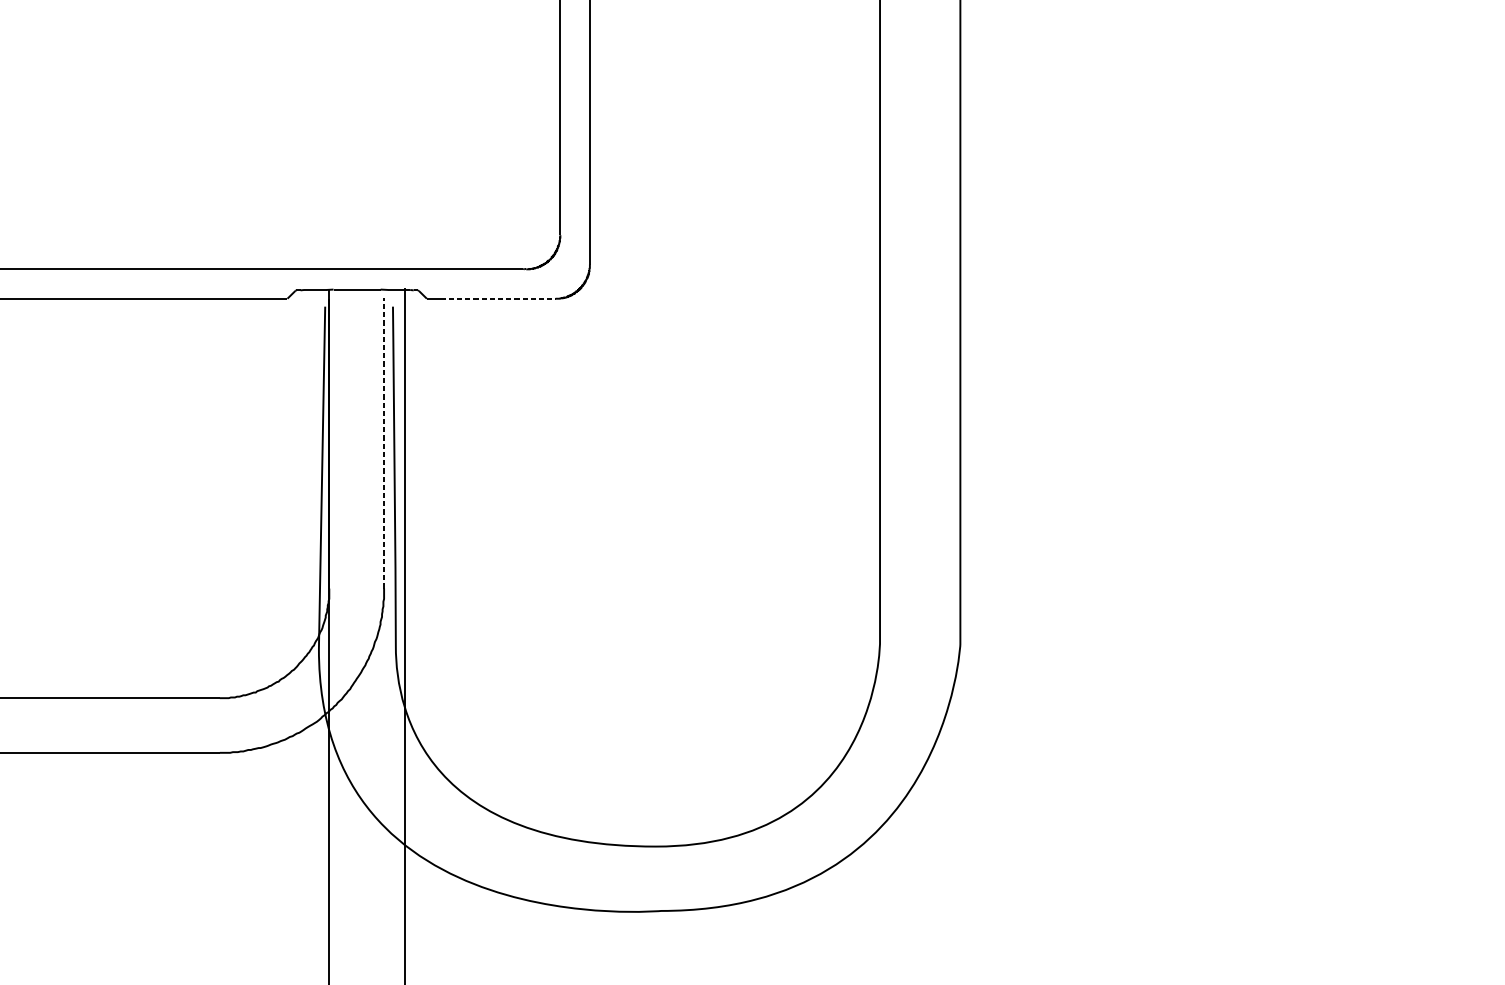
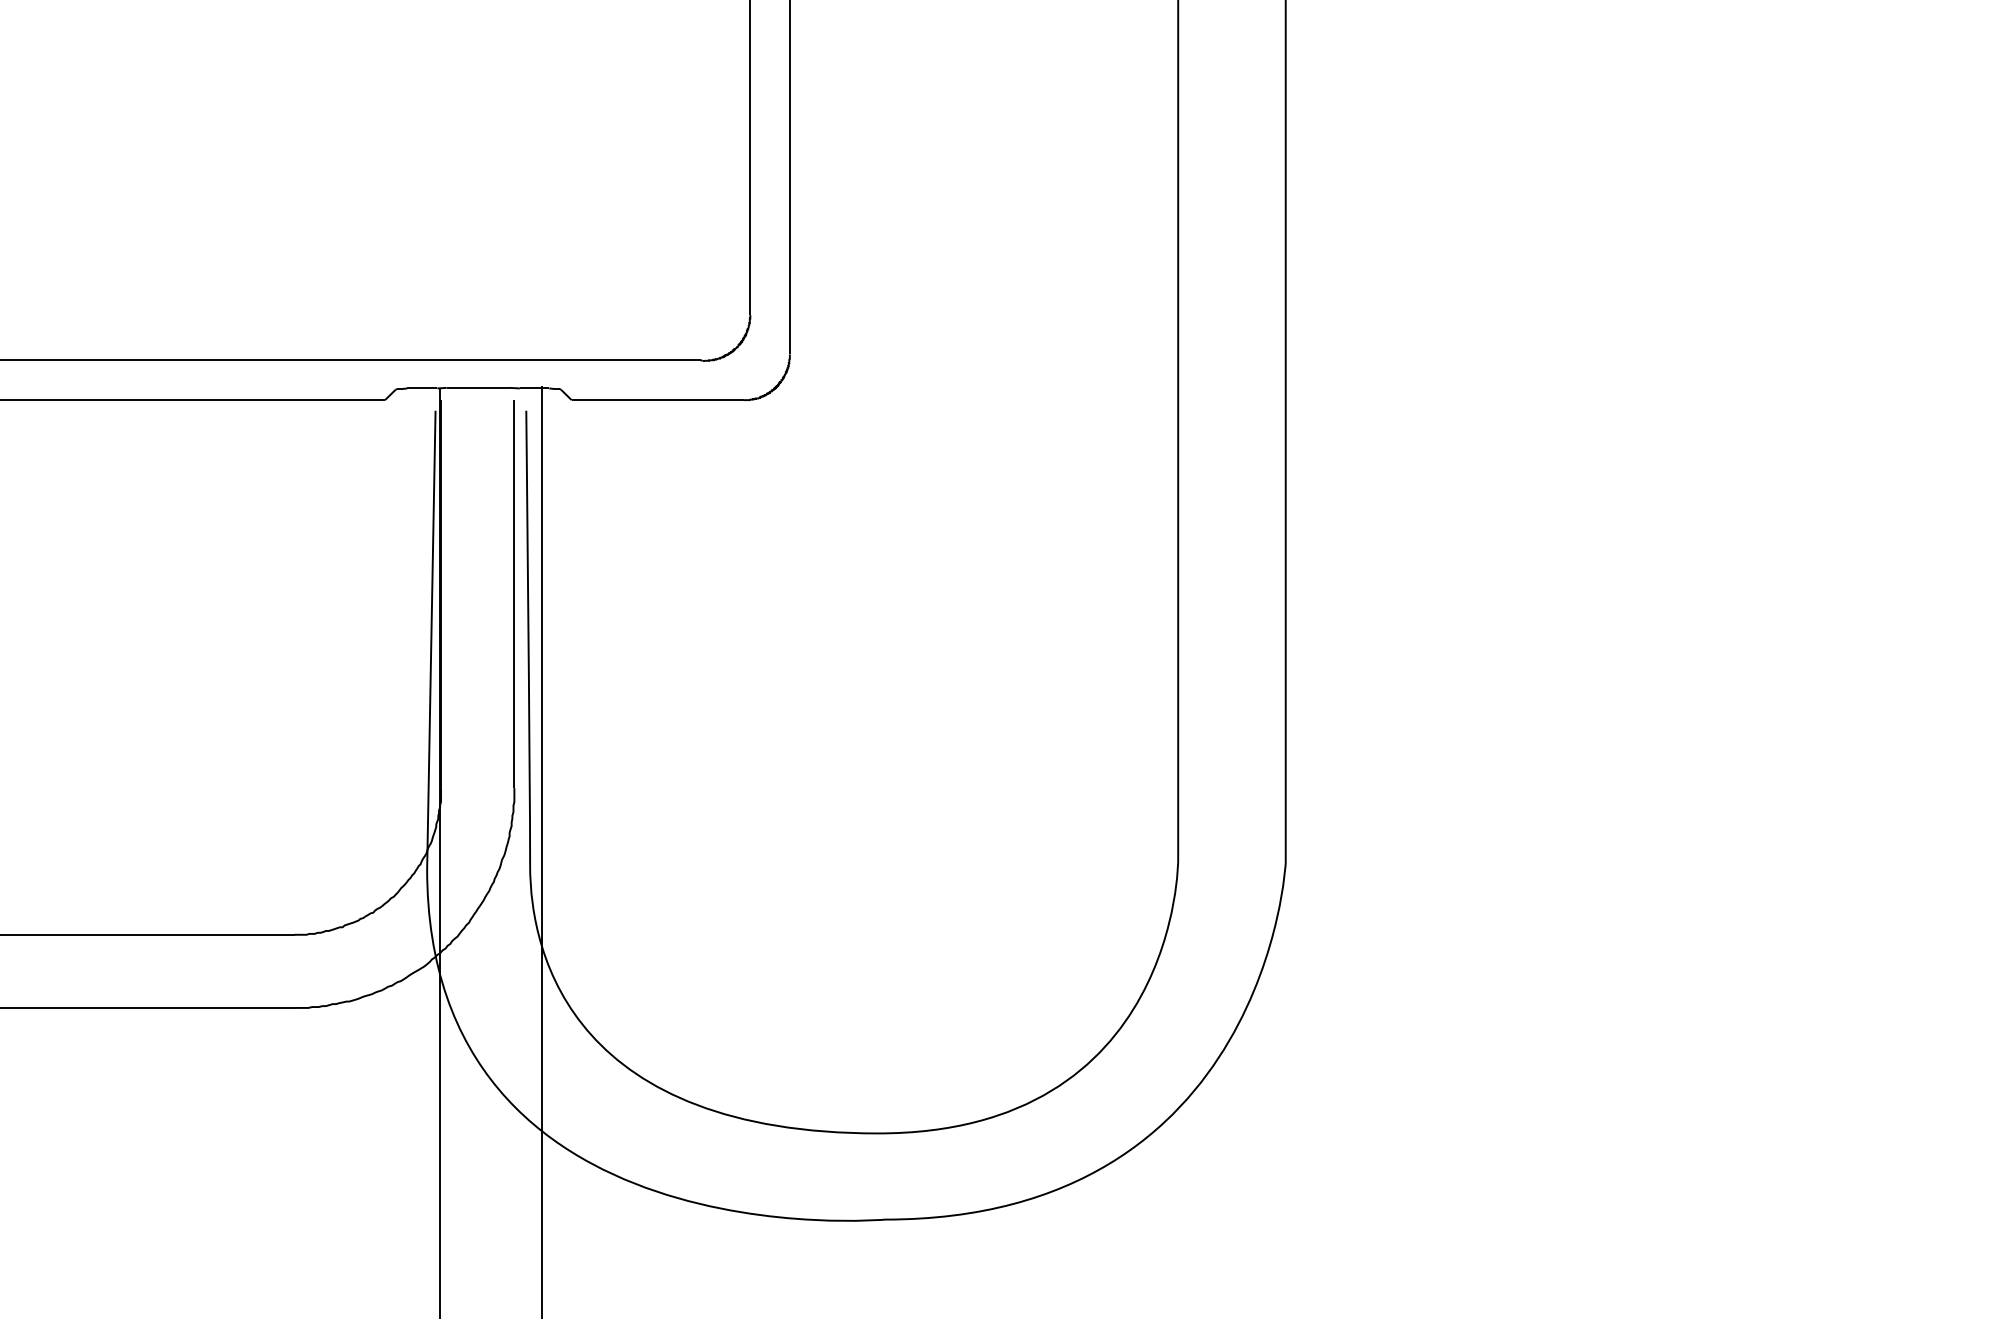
line: (498, 299) -> (667, 400), dashed -> solid
line: (384, 443) -> (514, 593), dashed -> solid

